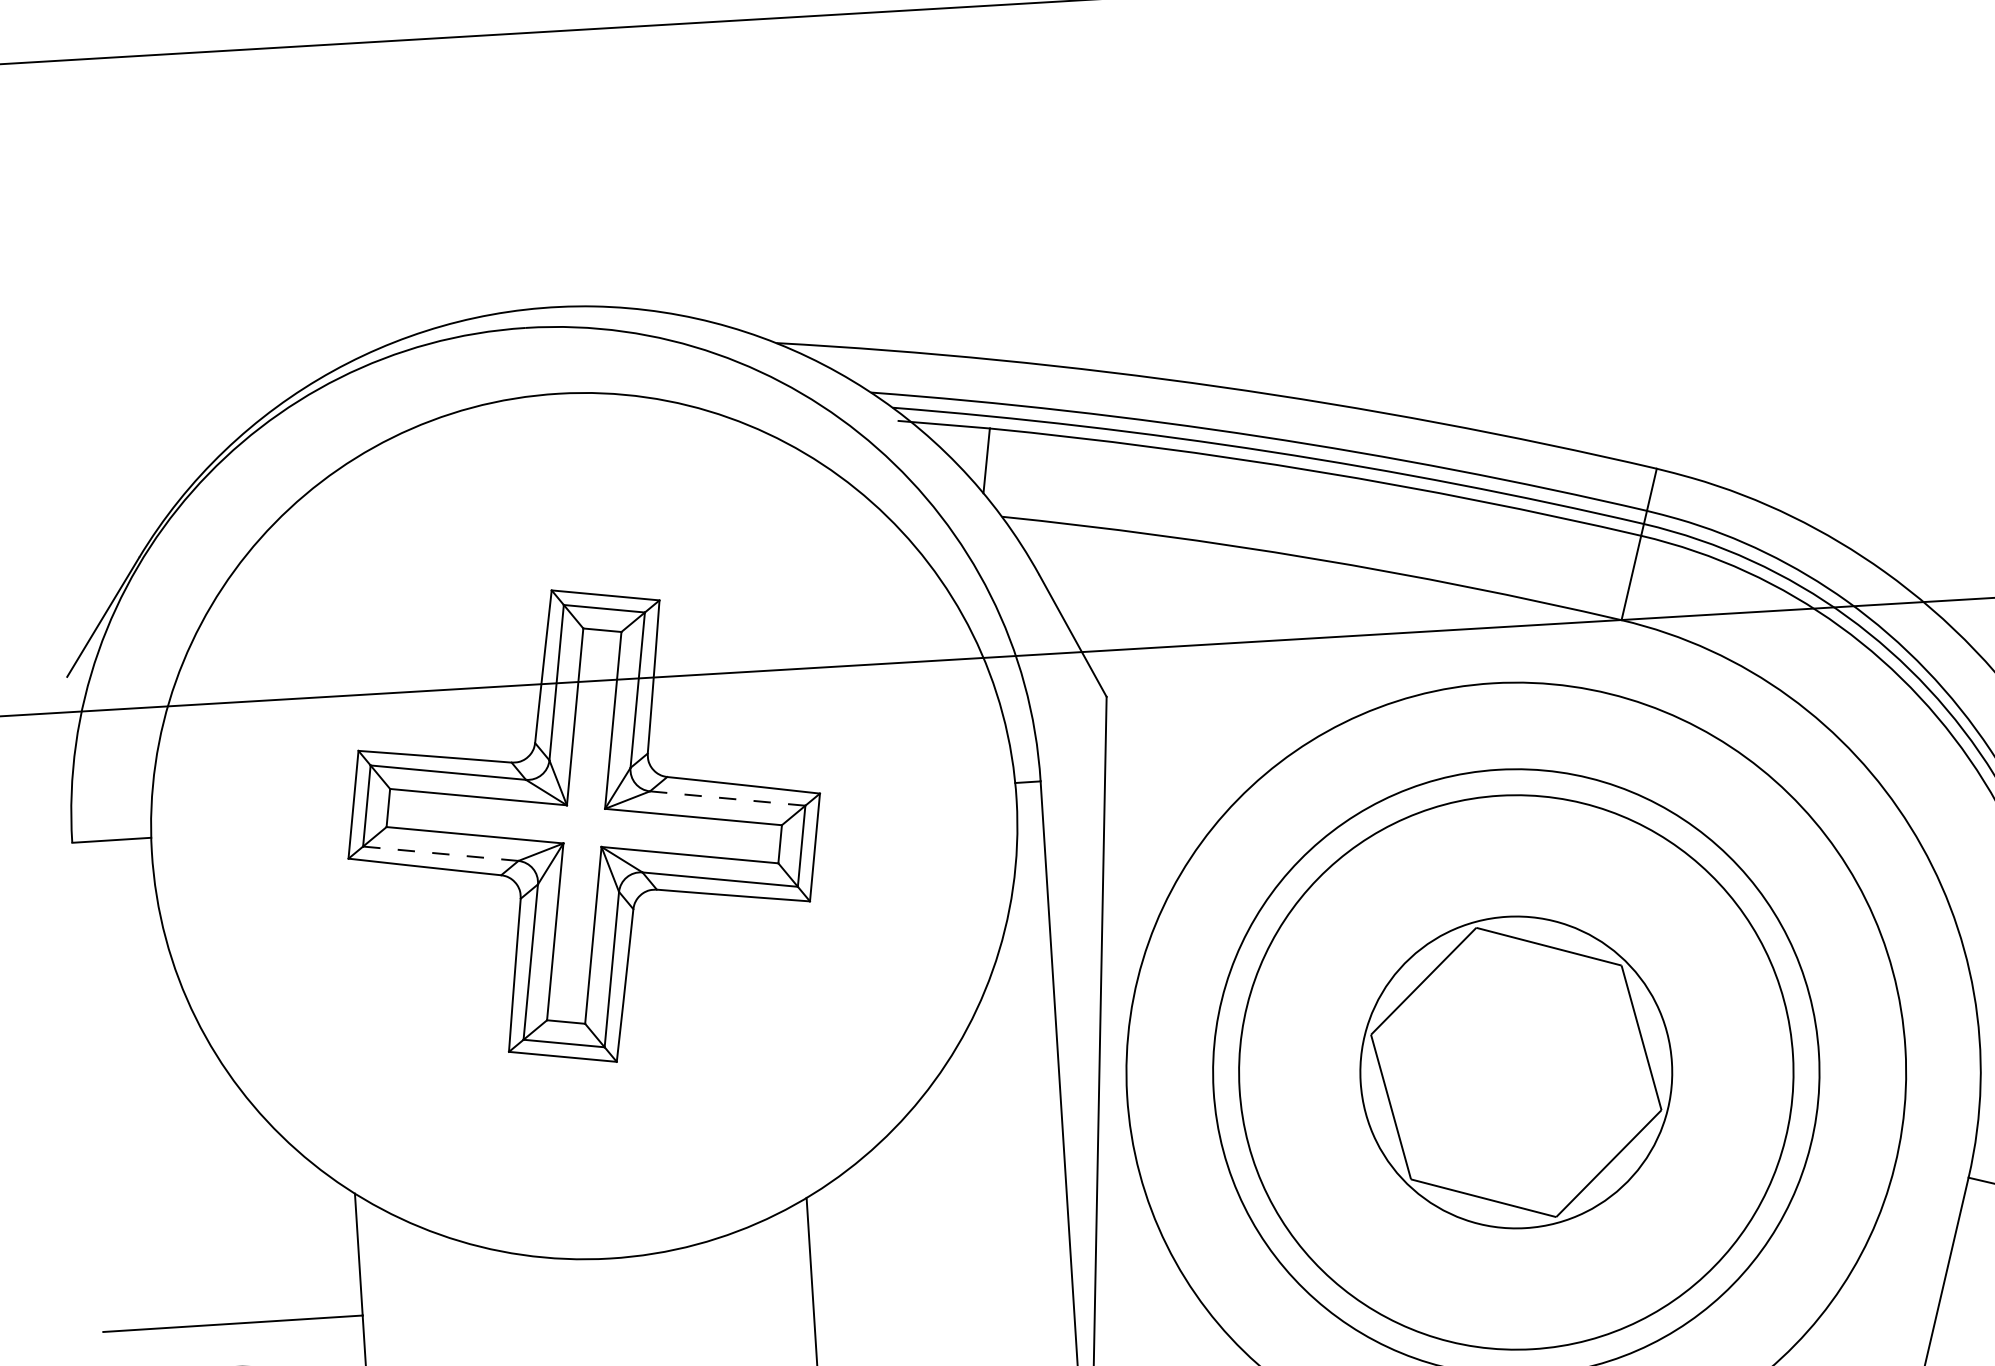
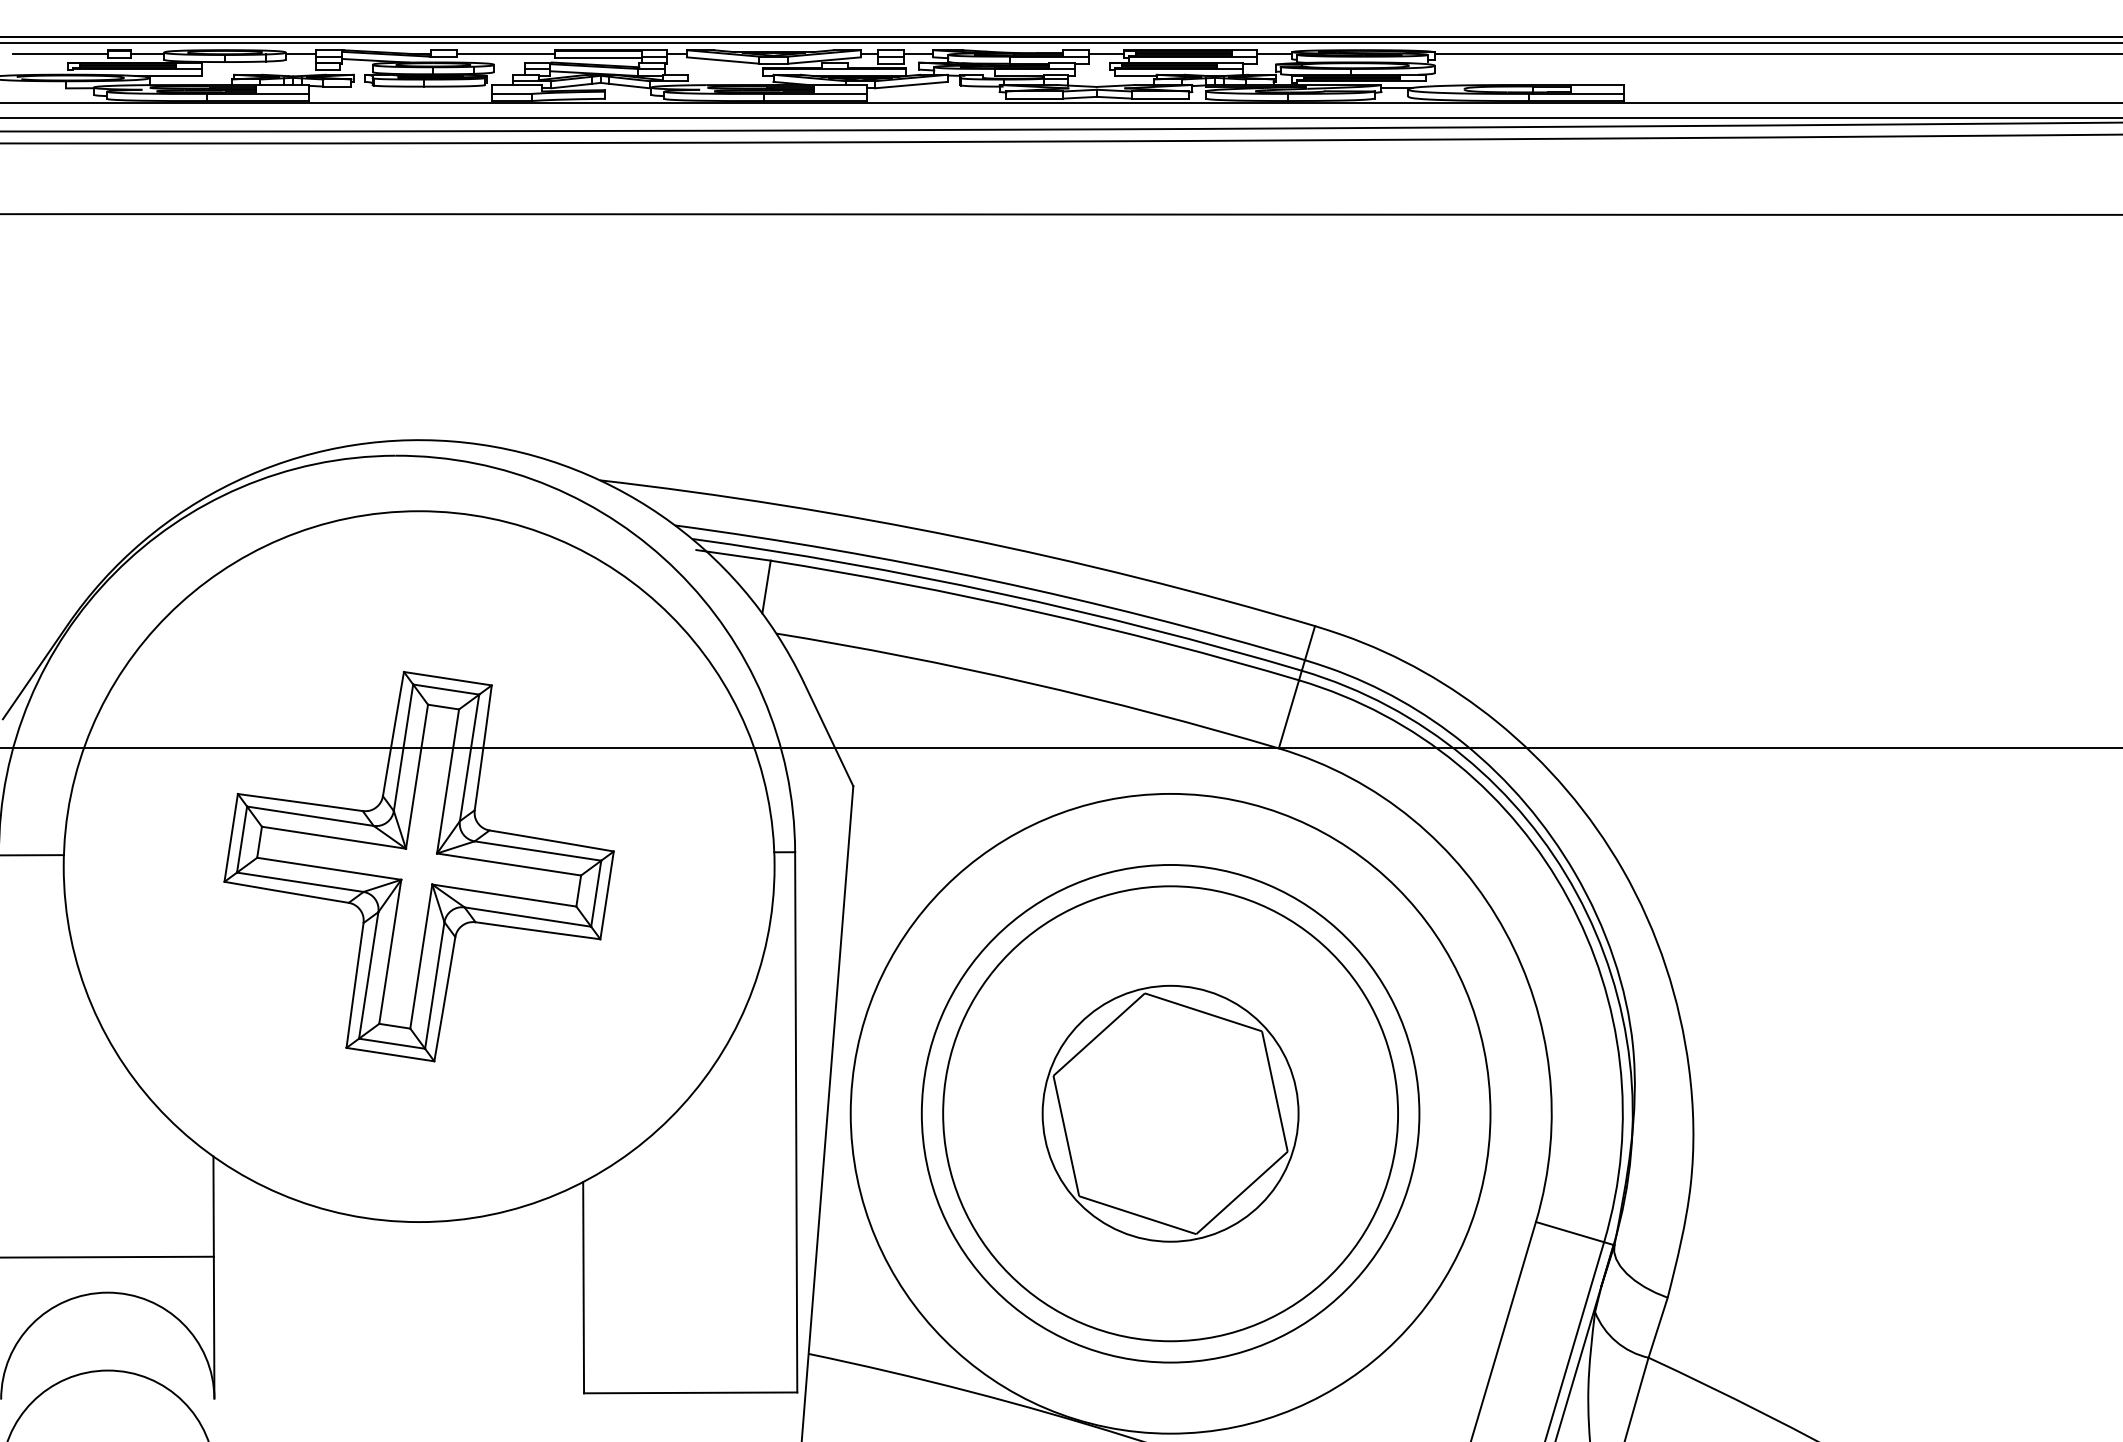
line: (728, 799) -> (538, 851), dashed -> solid
line: (439, 854) -> (299, 882), dashed -> solid

